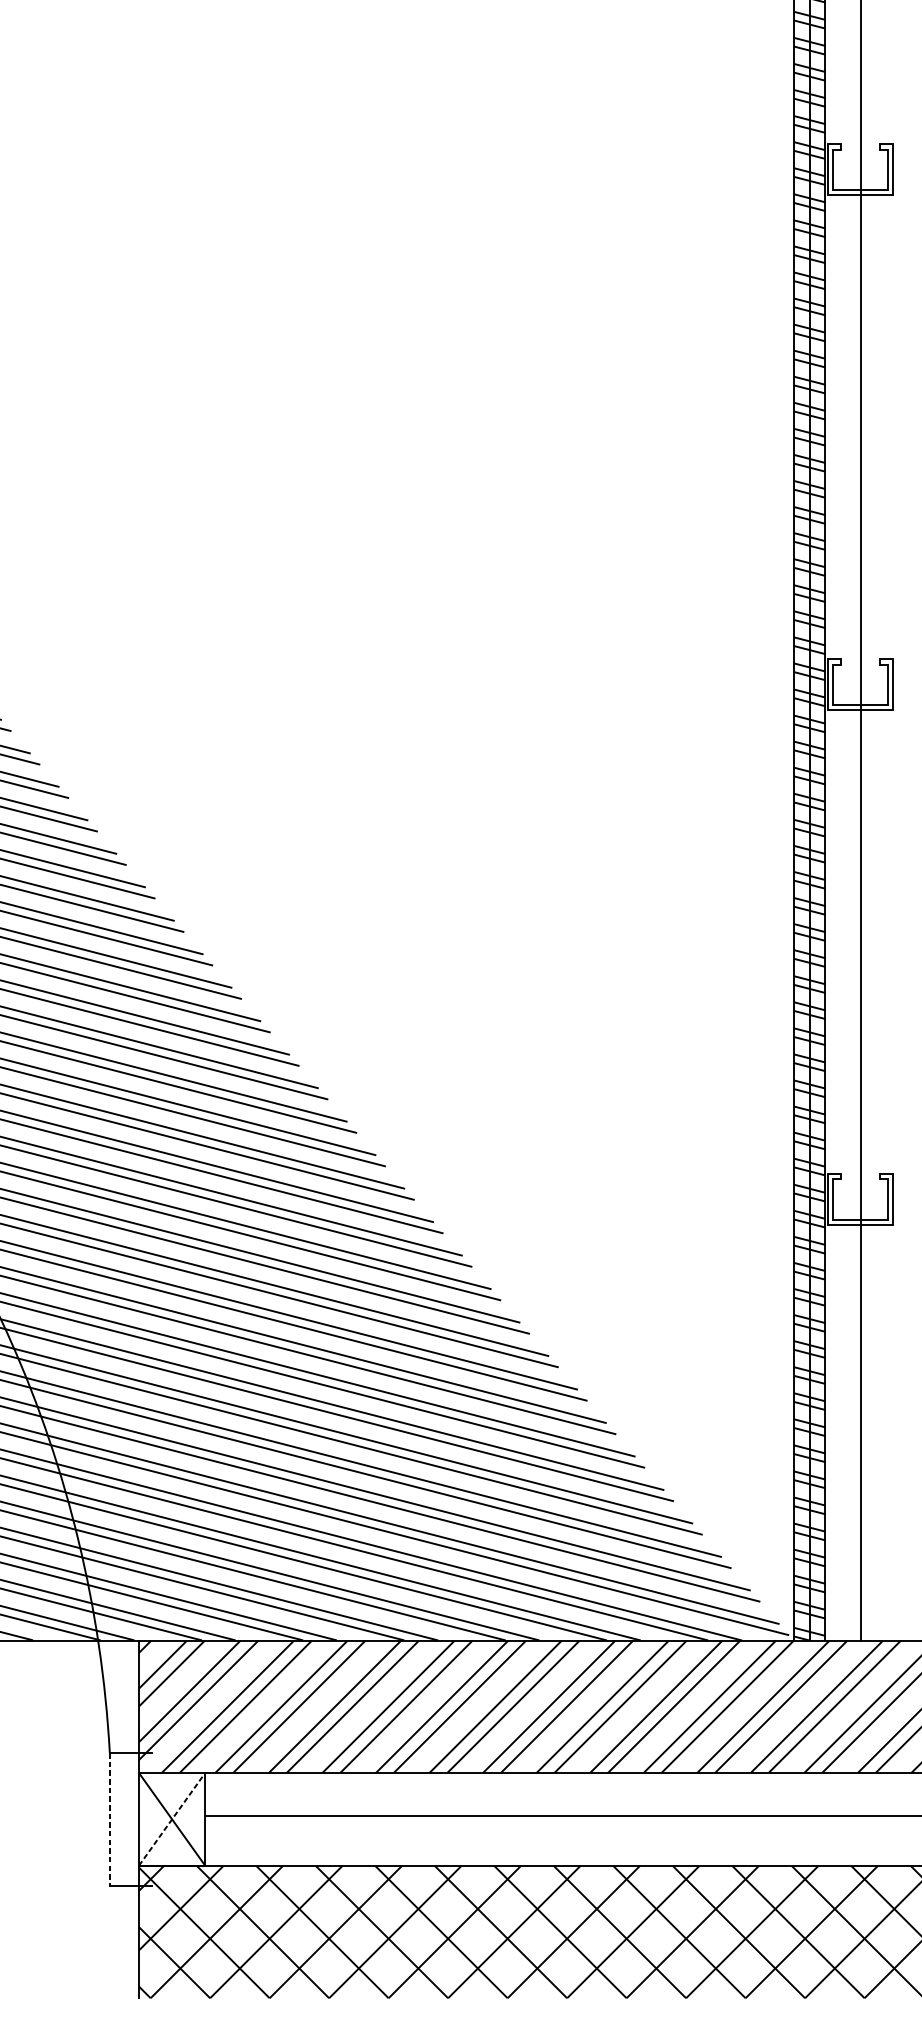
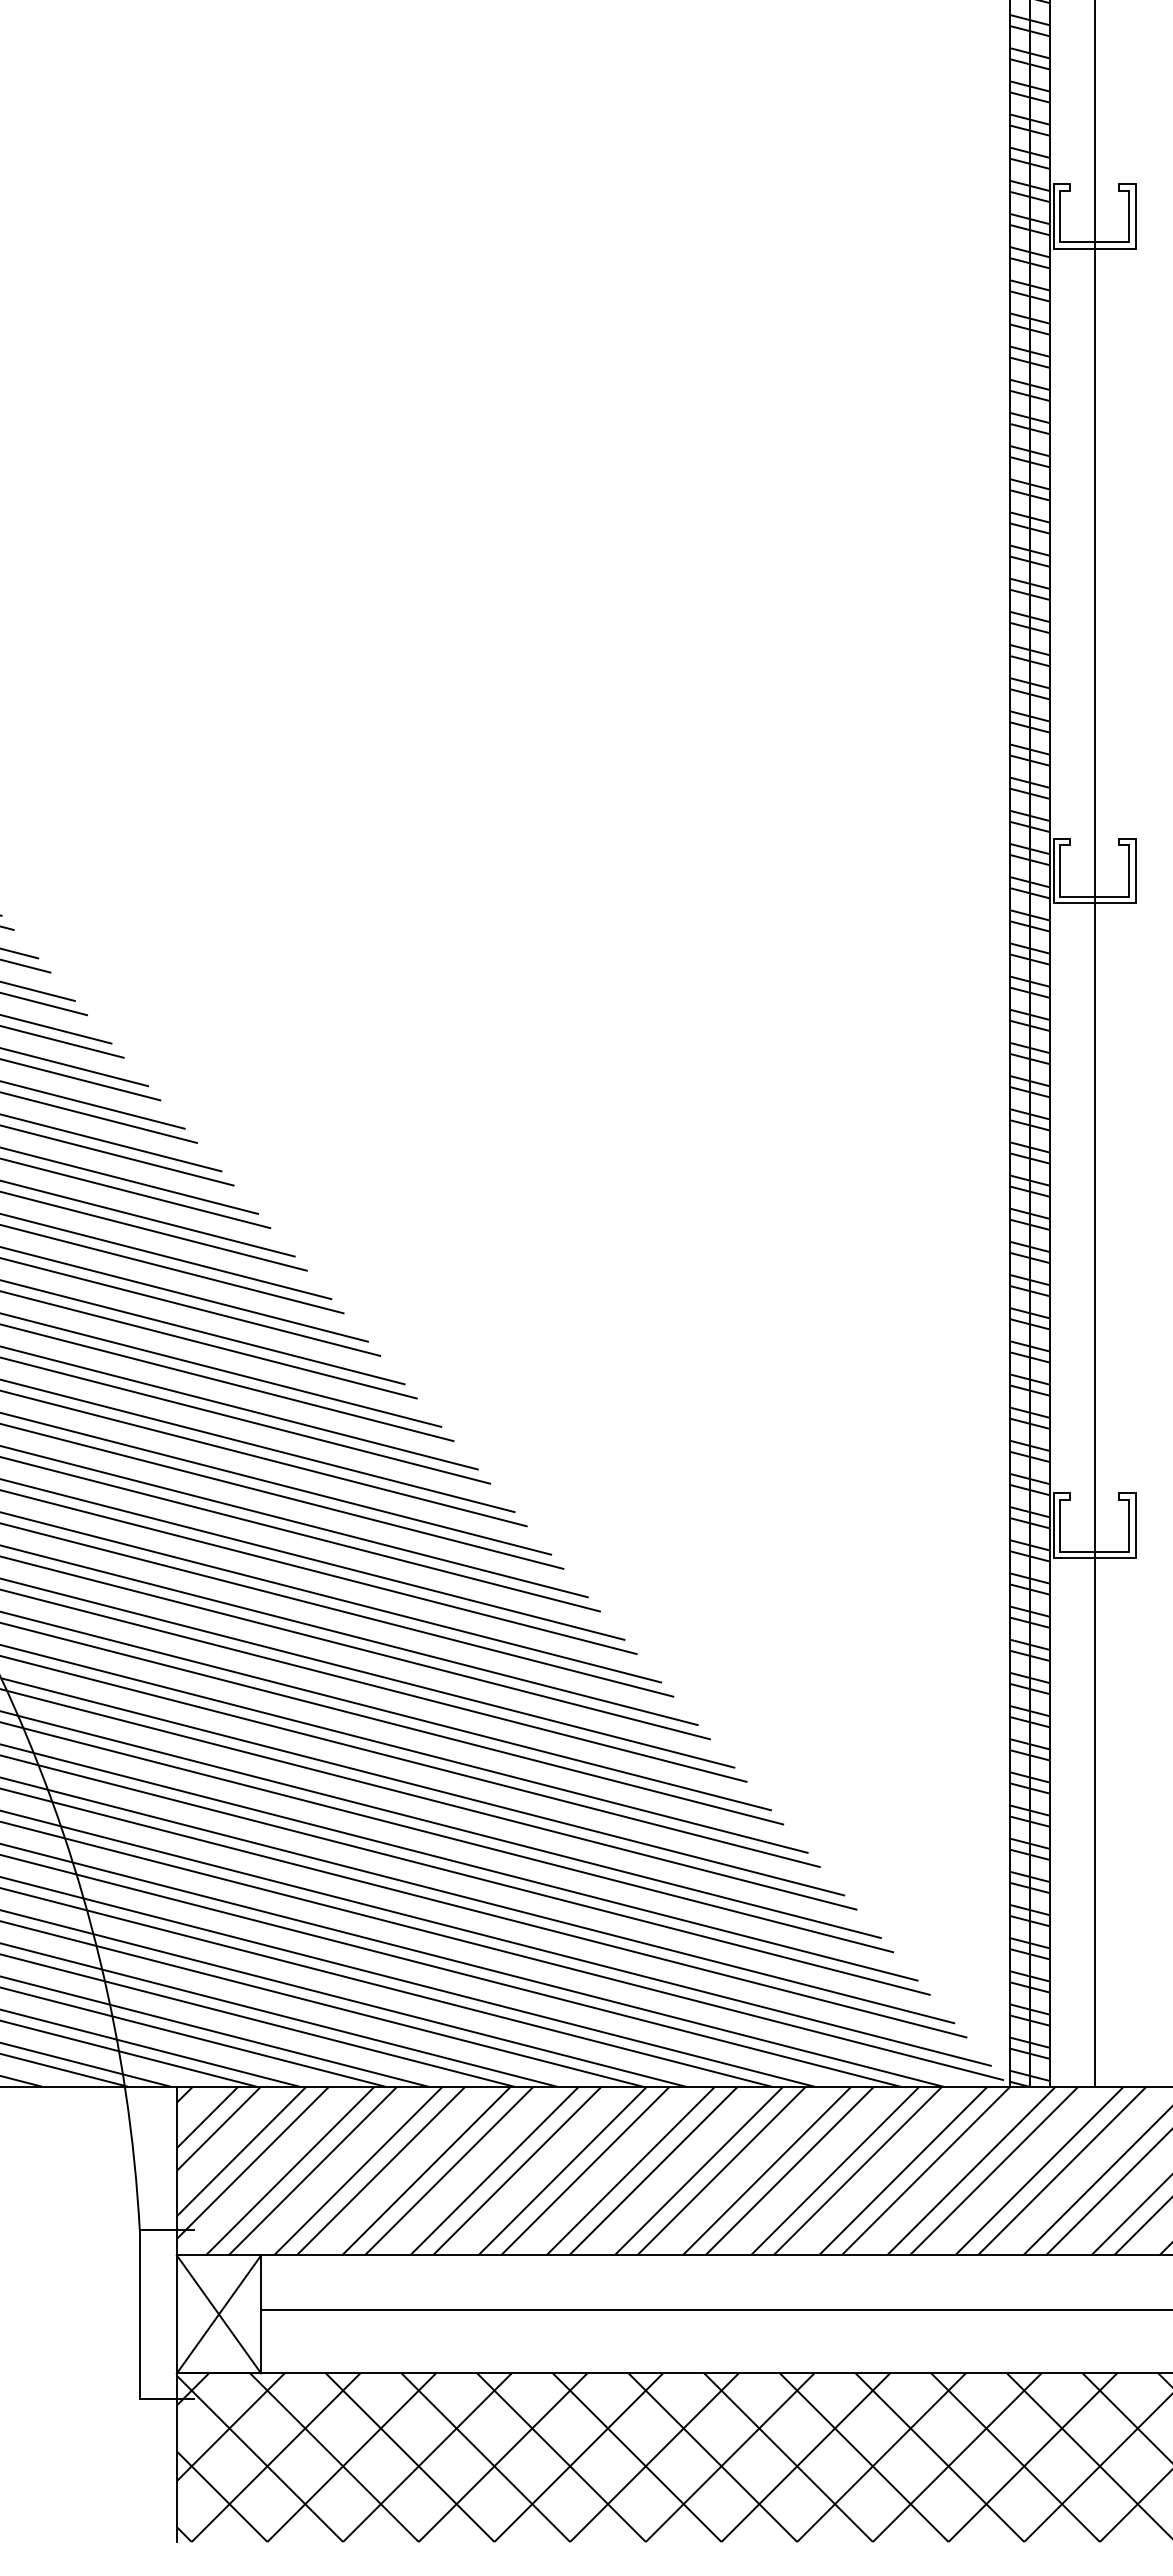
line: (109, 1819) -> (139, 2314), dashed -> solid
line: (172, 1819) -> (219, 2314), dashed -> solid

